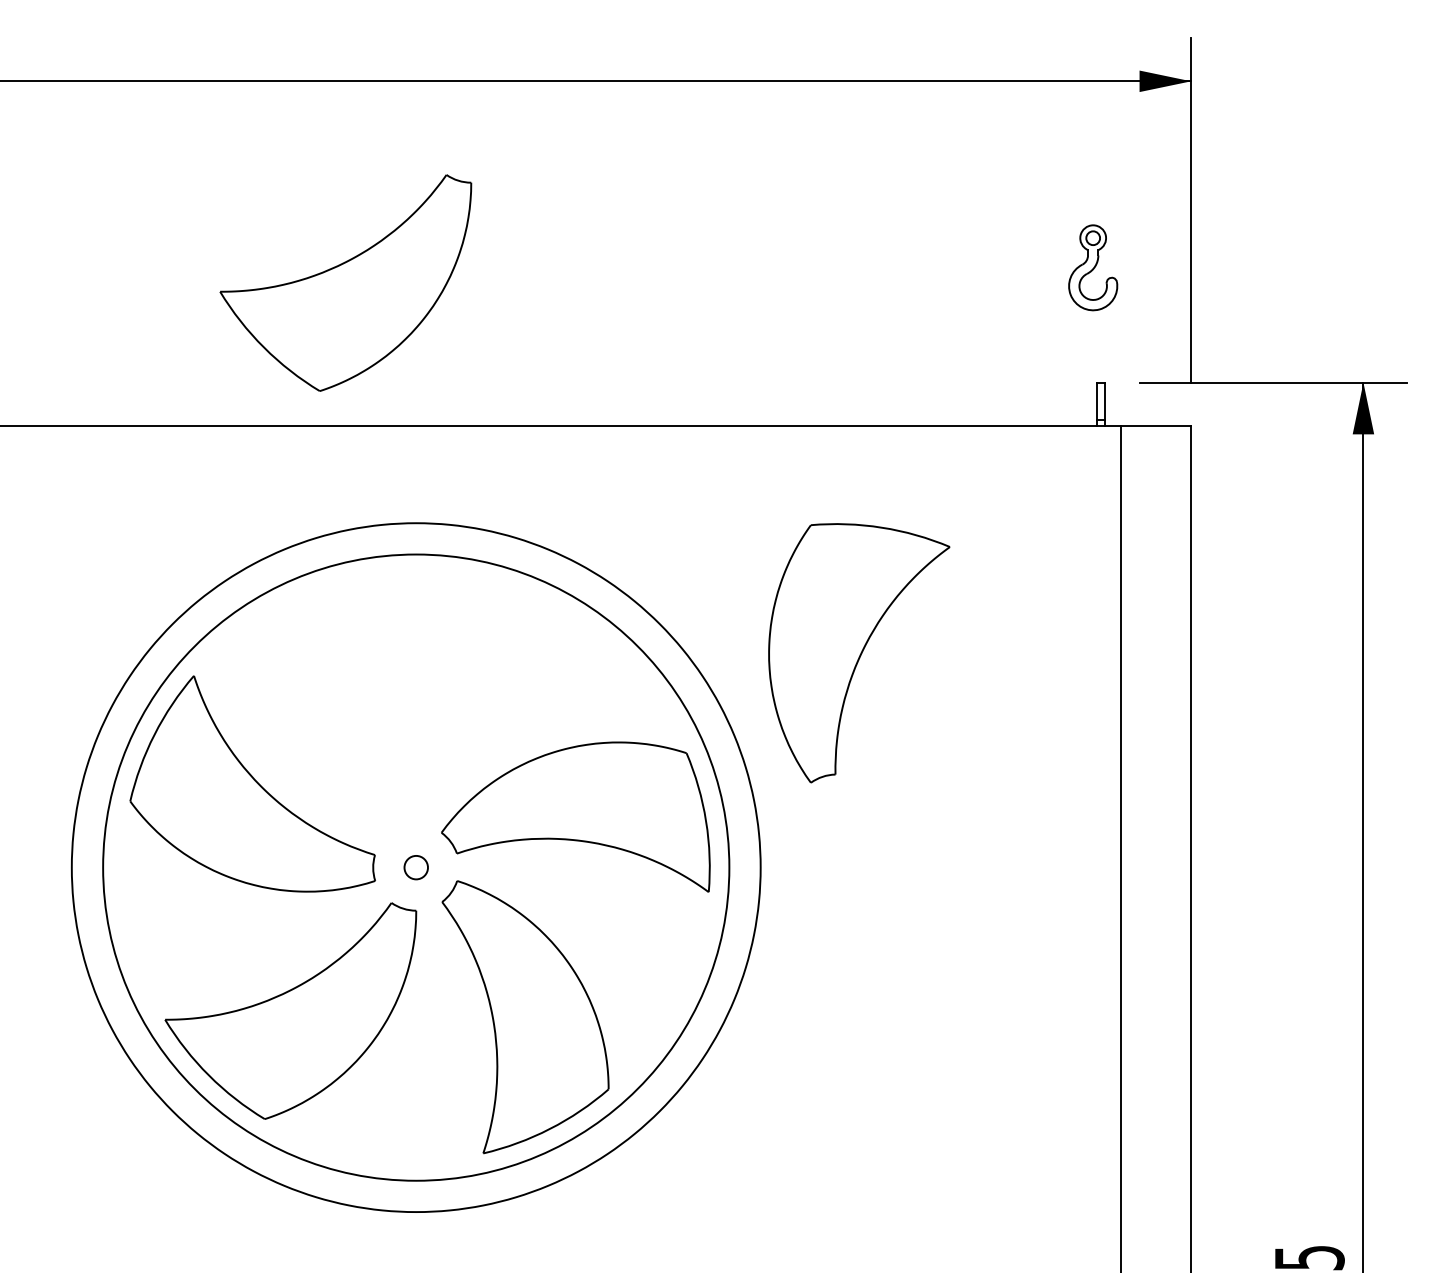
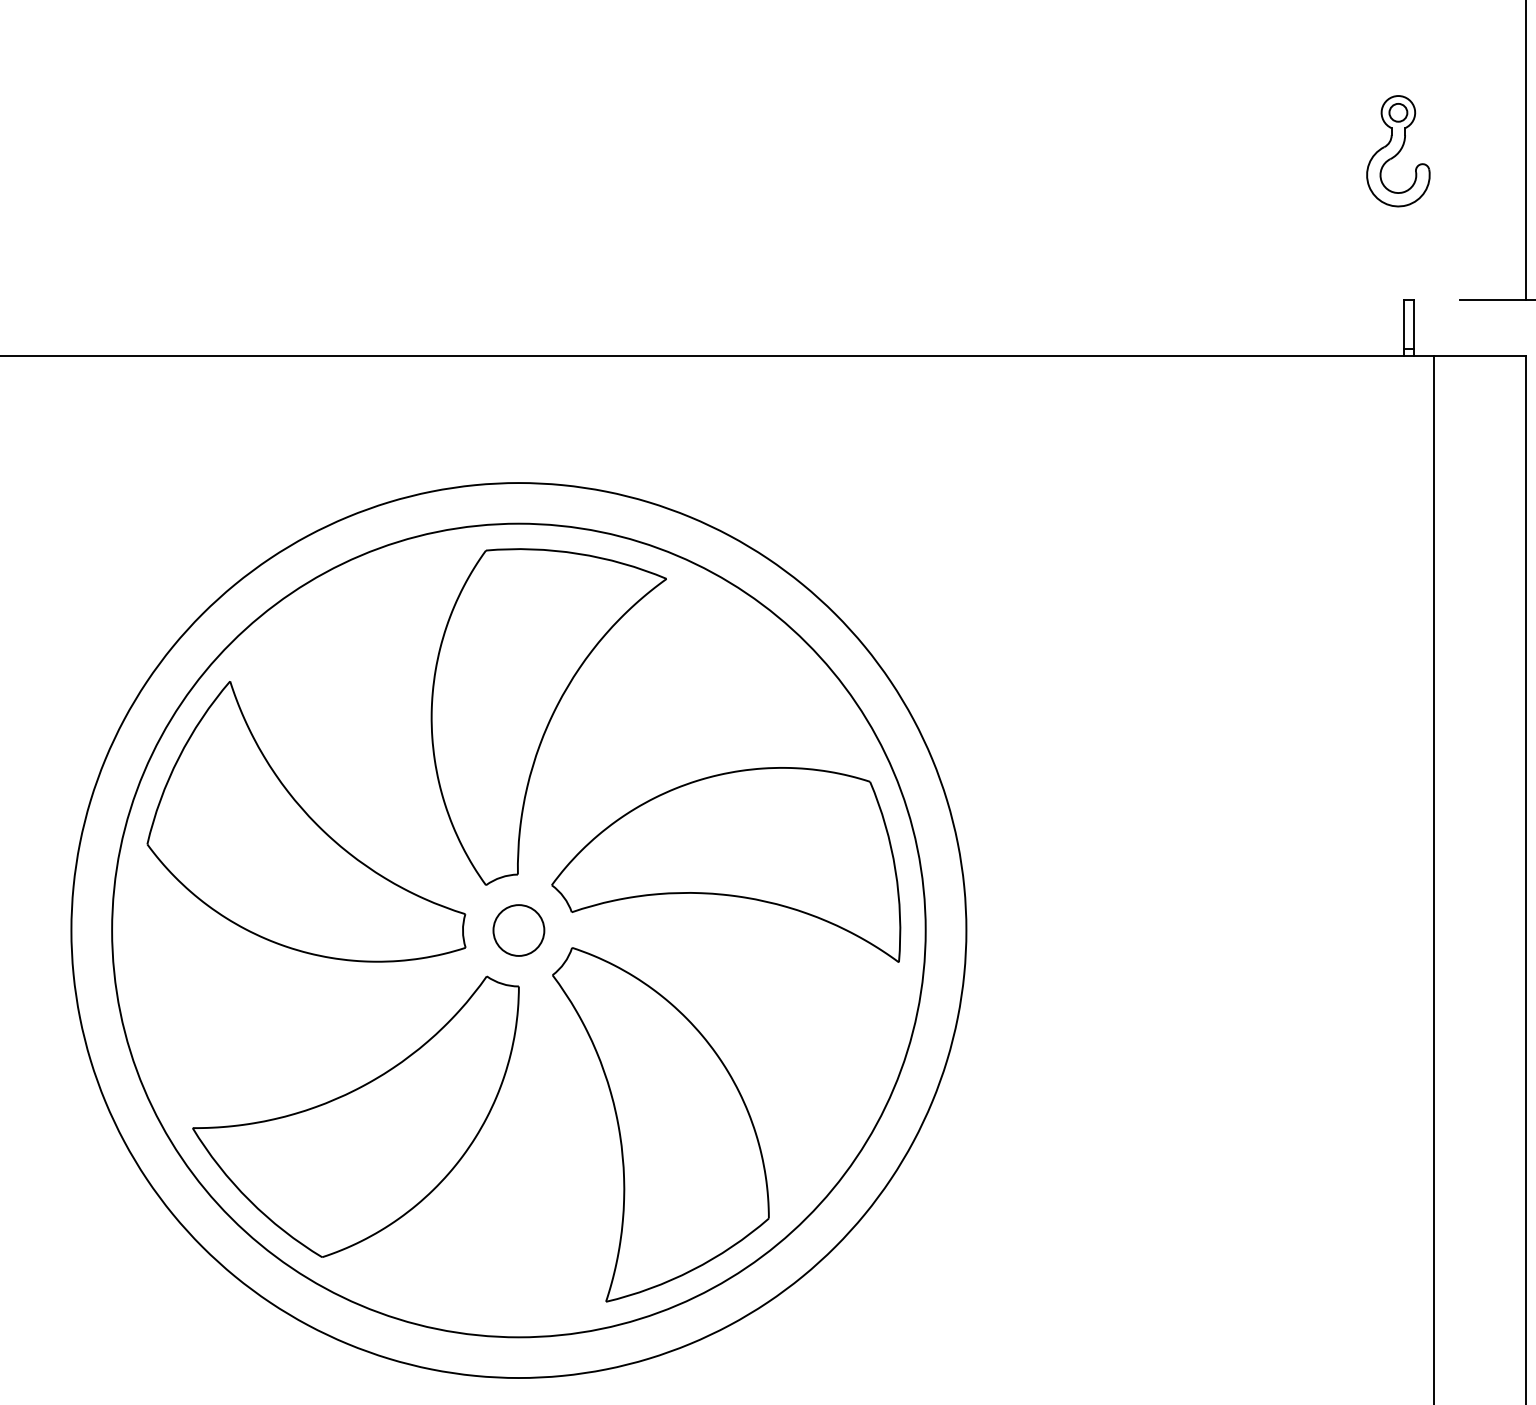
part: (345, 282) -> (426, 170), removed
part: (859, 653) -> (549, 717), moved
circle: (415, 867) -> (517, 930), size x1.67

